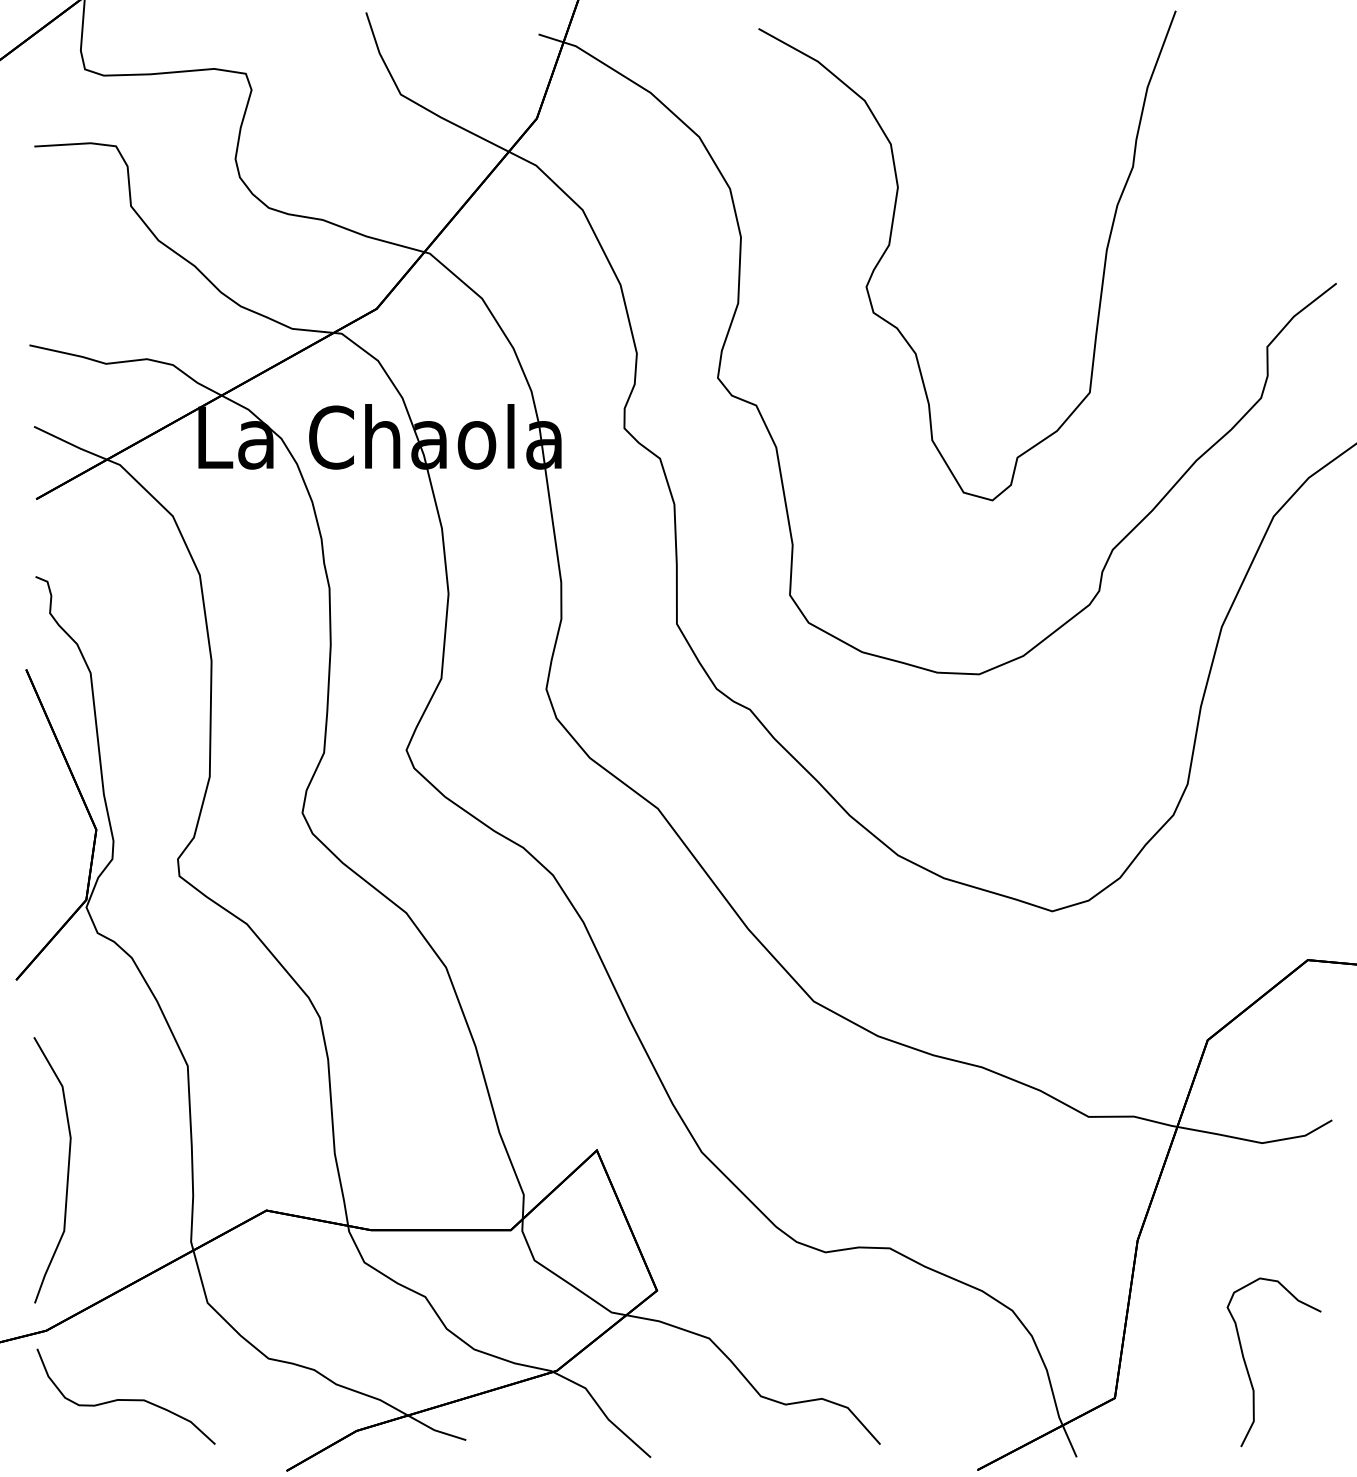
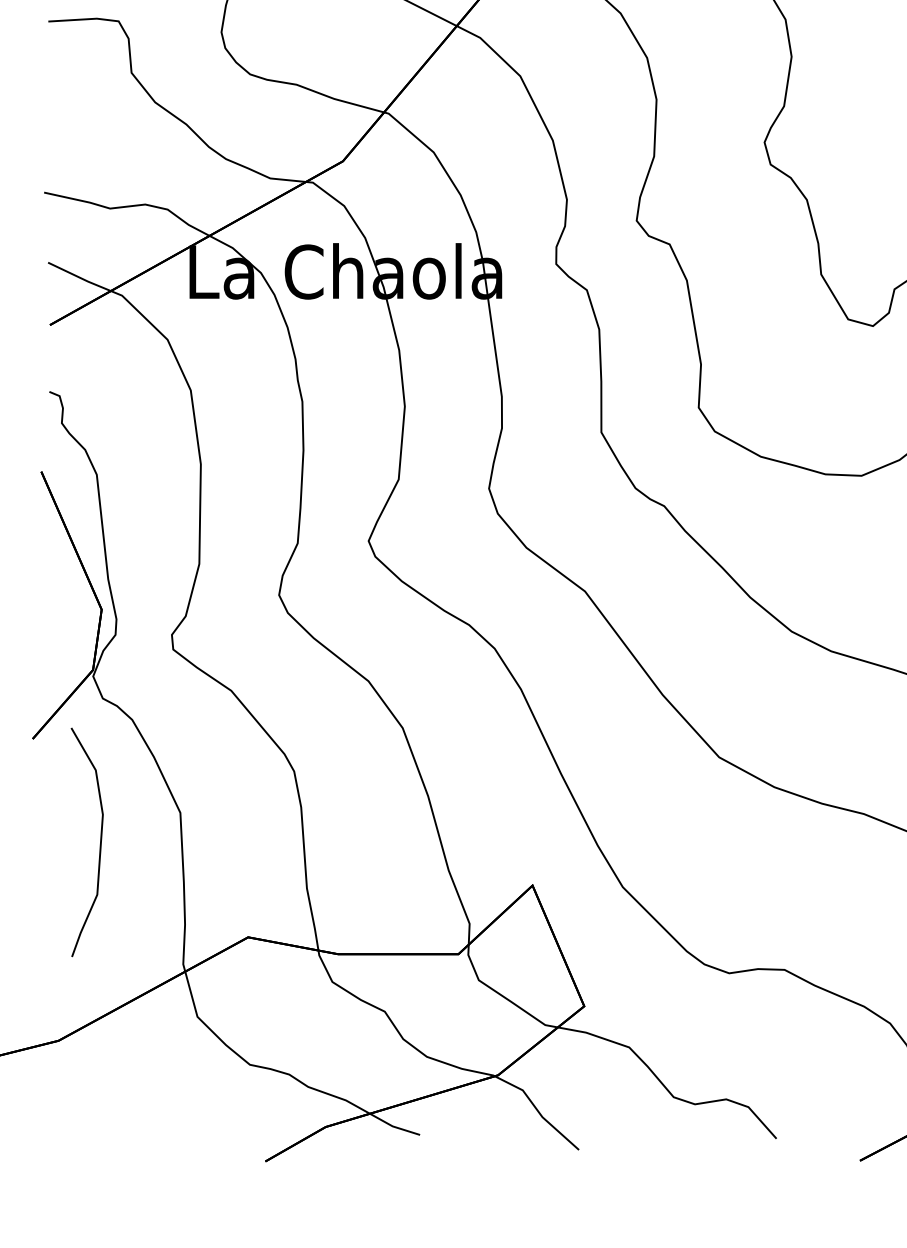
curve: (67, 1170) -> (100, 842), moved
curve: (125, 1399) -> (126, 1099), removed

